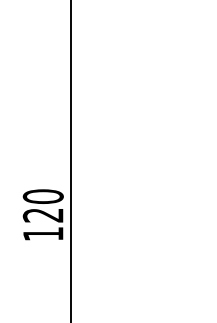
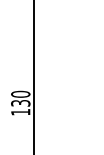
text: (42, 215) -> (20, 103), 120 -> 130

